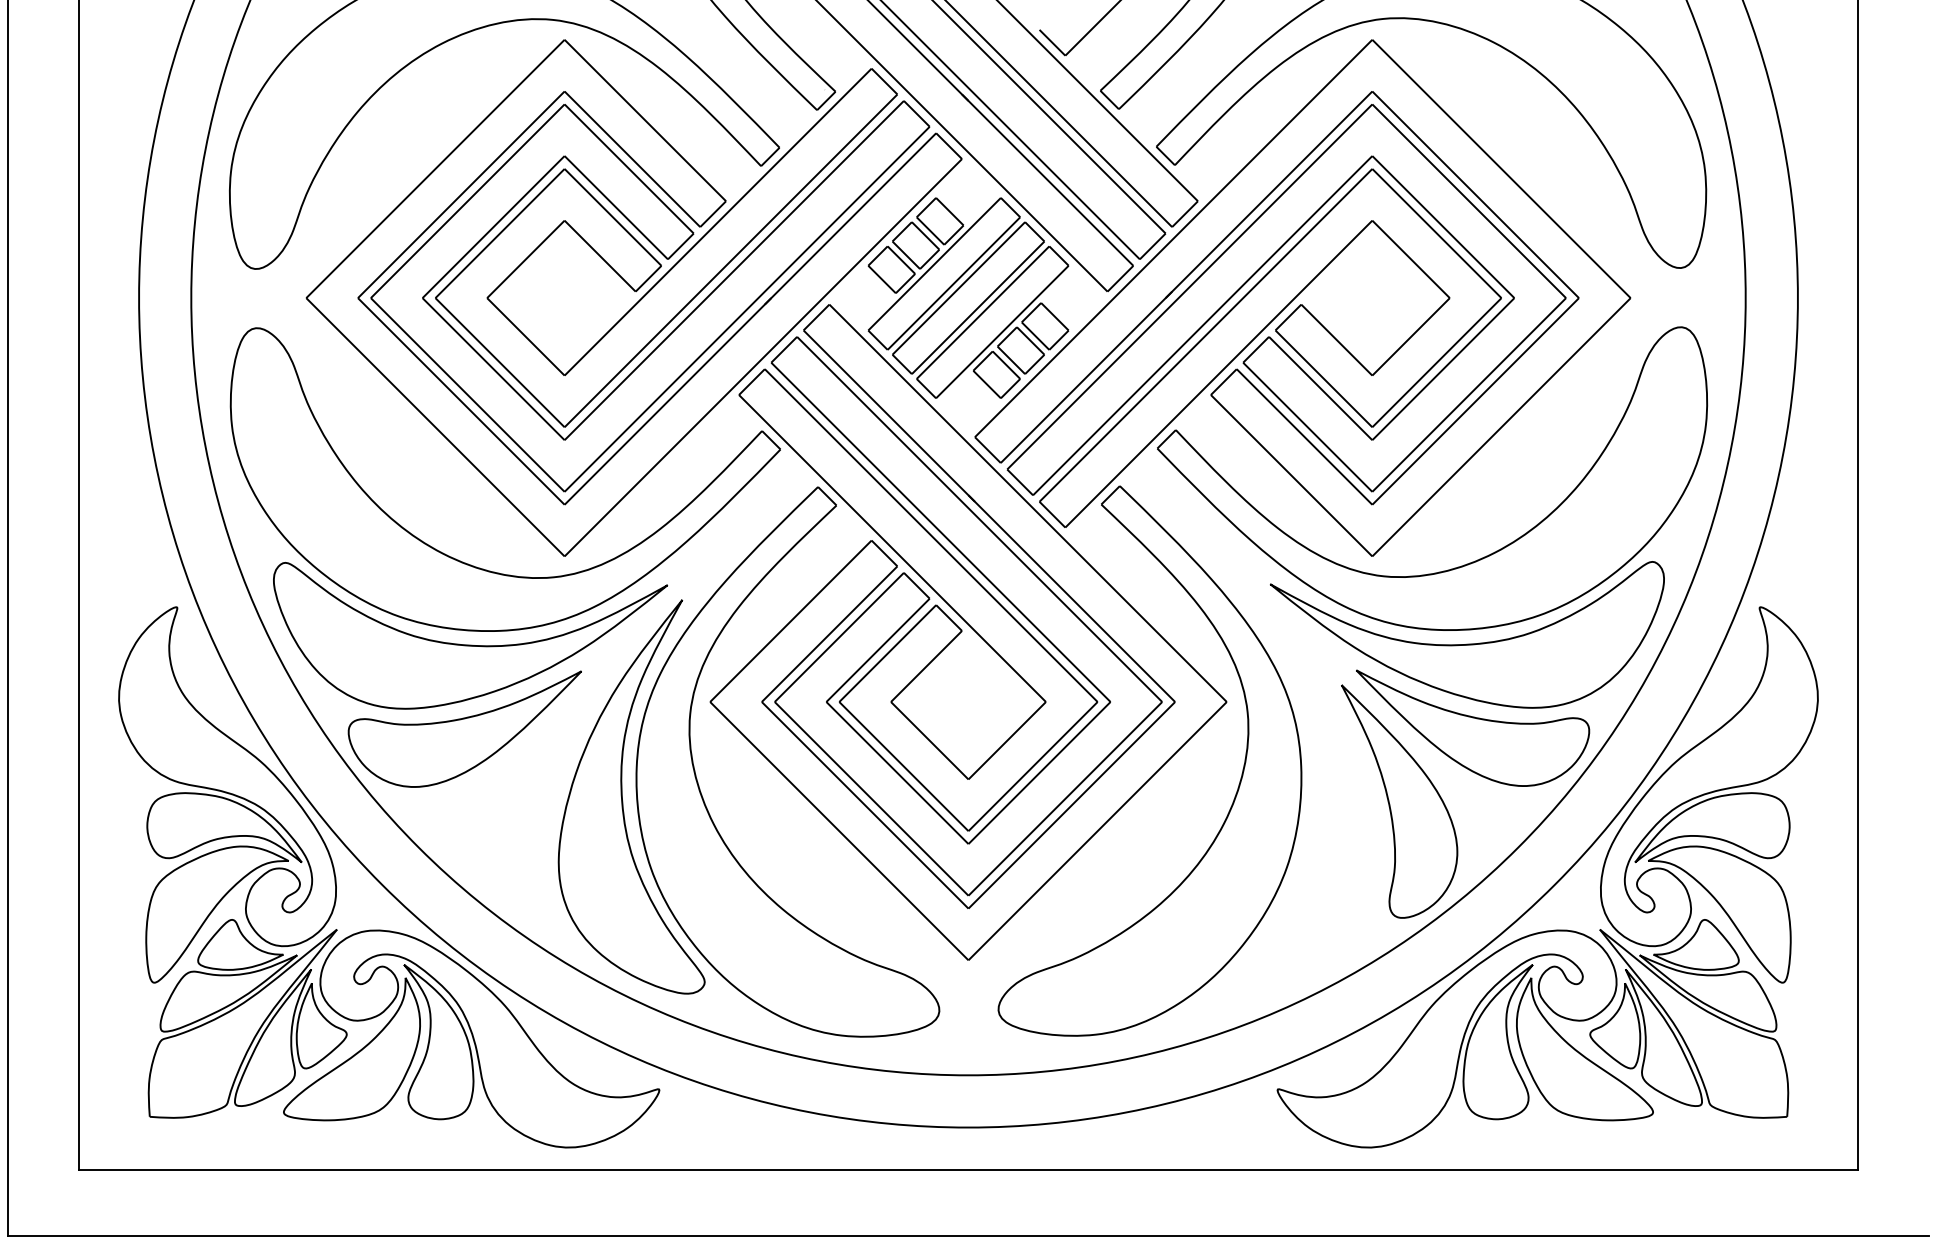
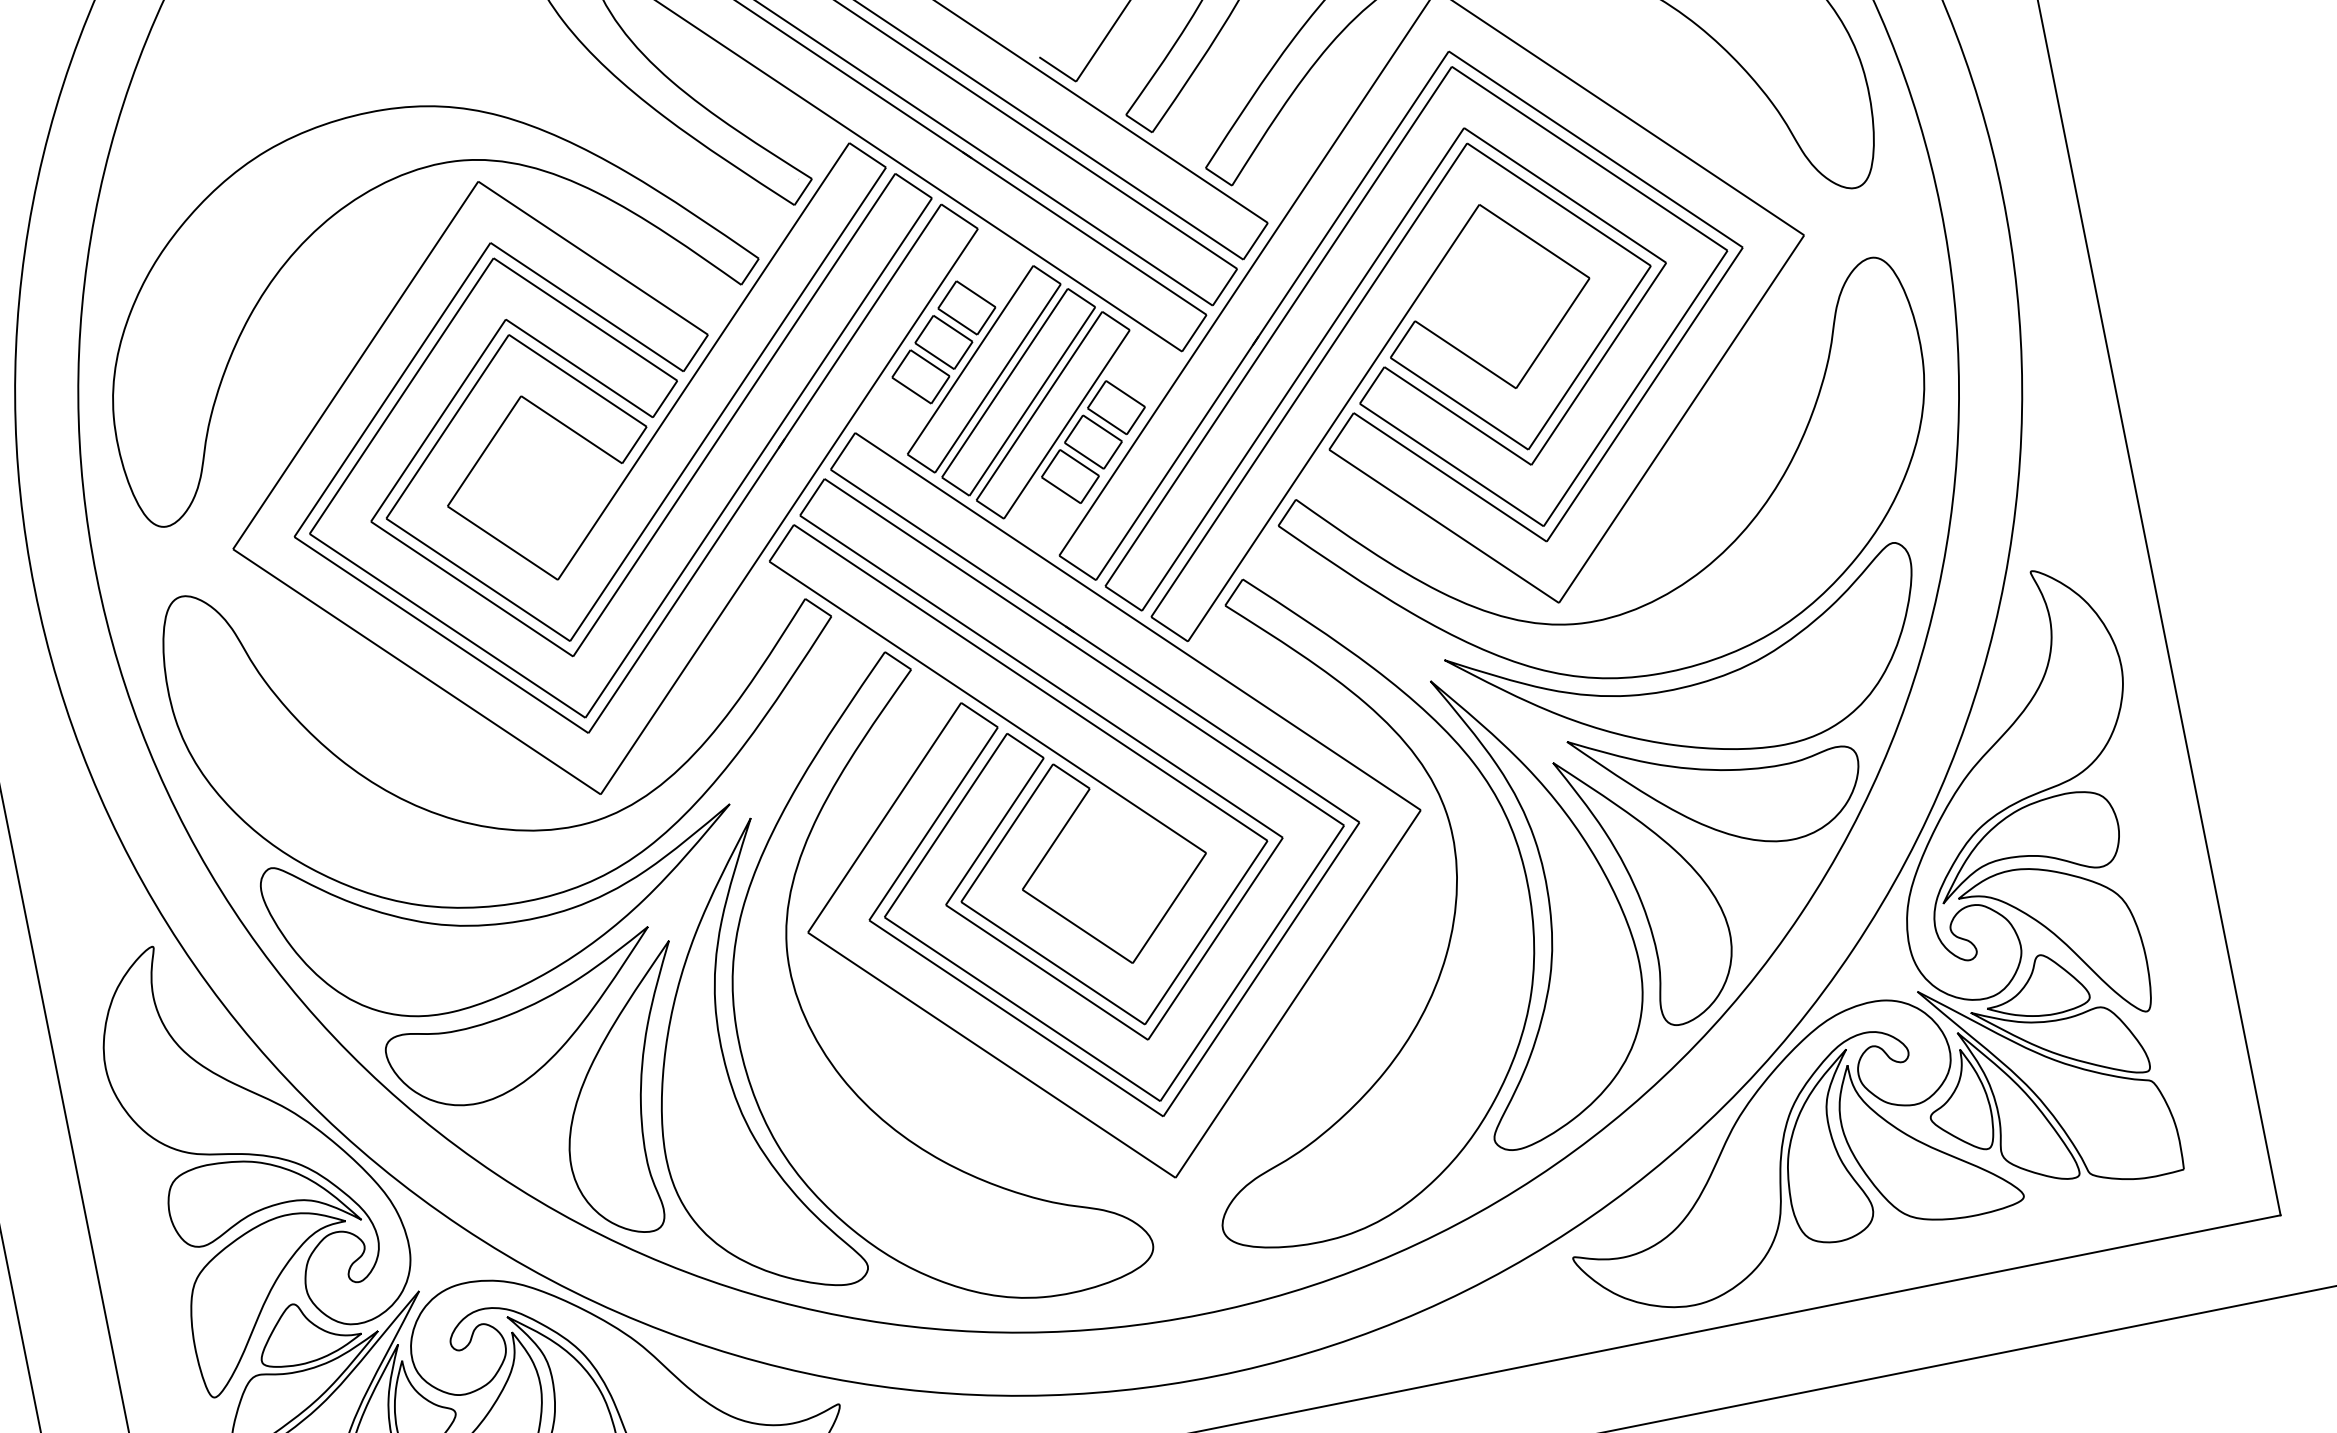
part: (1314, 799) -> (1547, 905), added
part: (537, 802) -> (626, 1092), added

